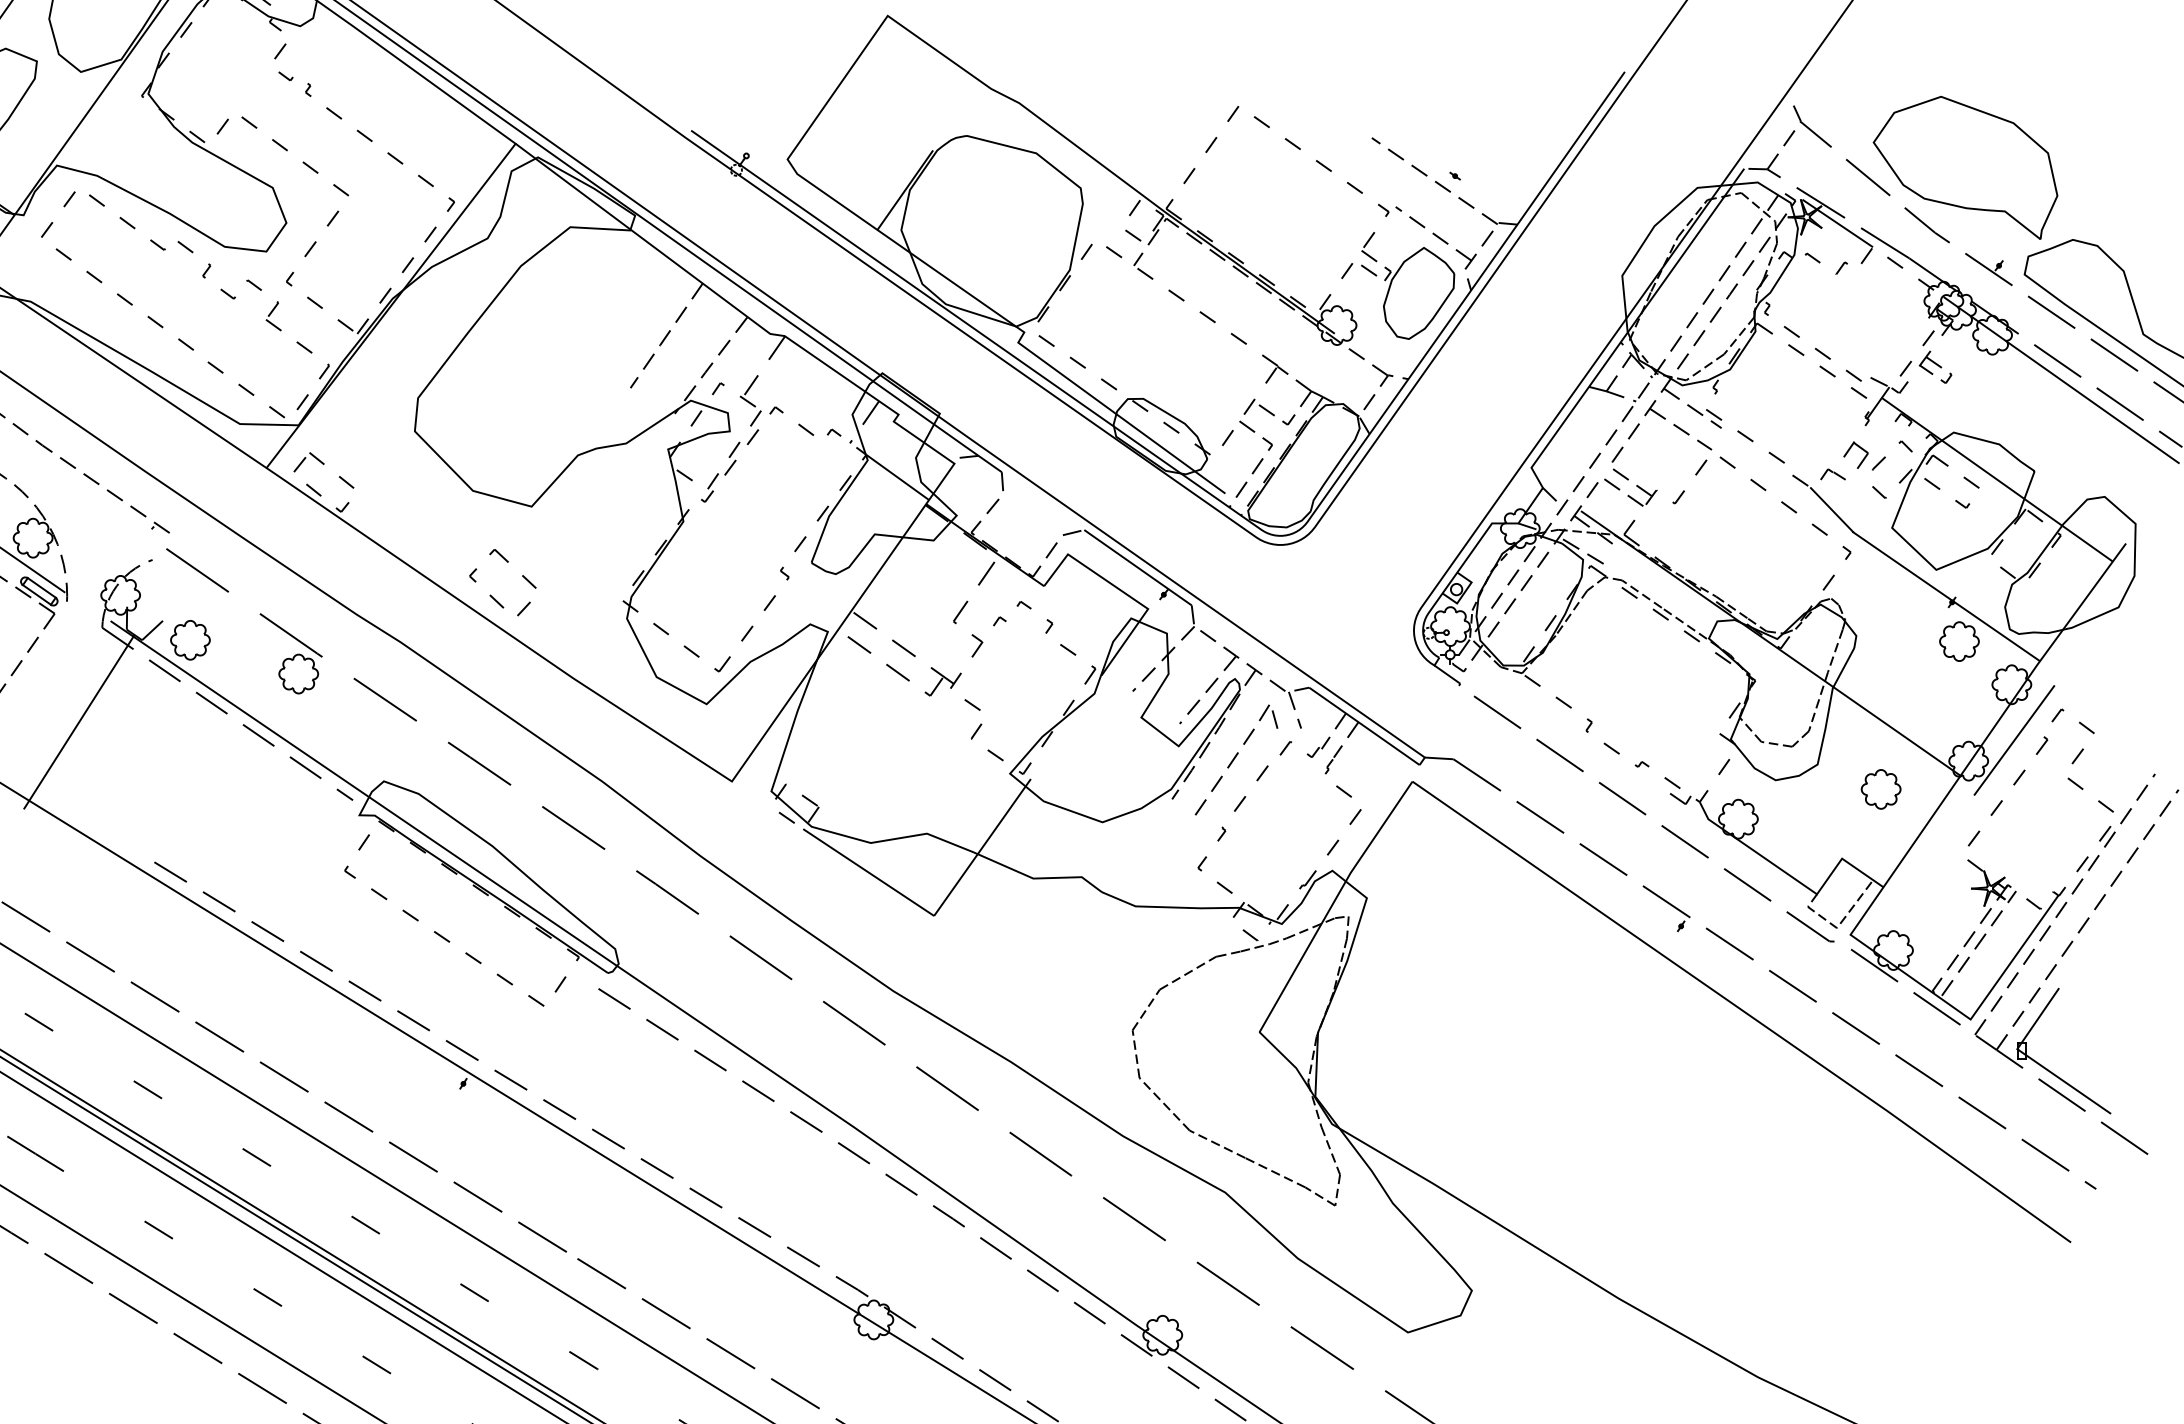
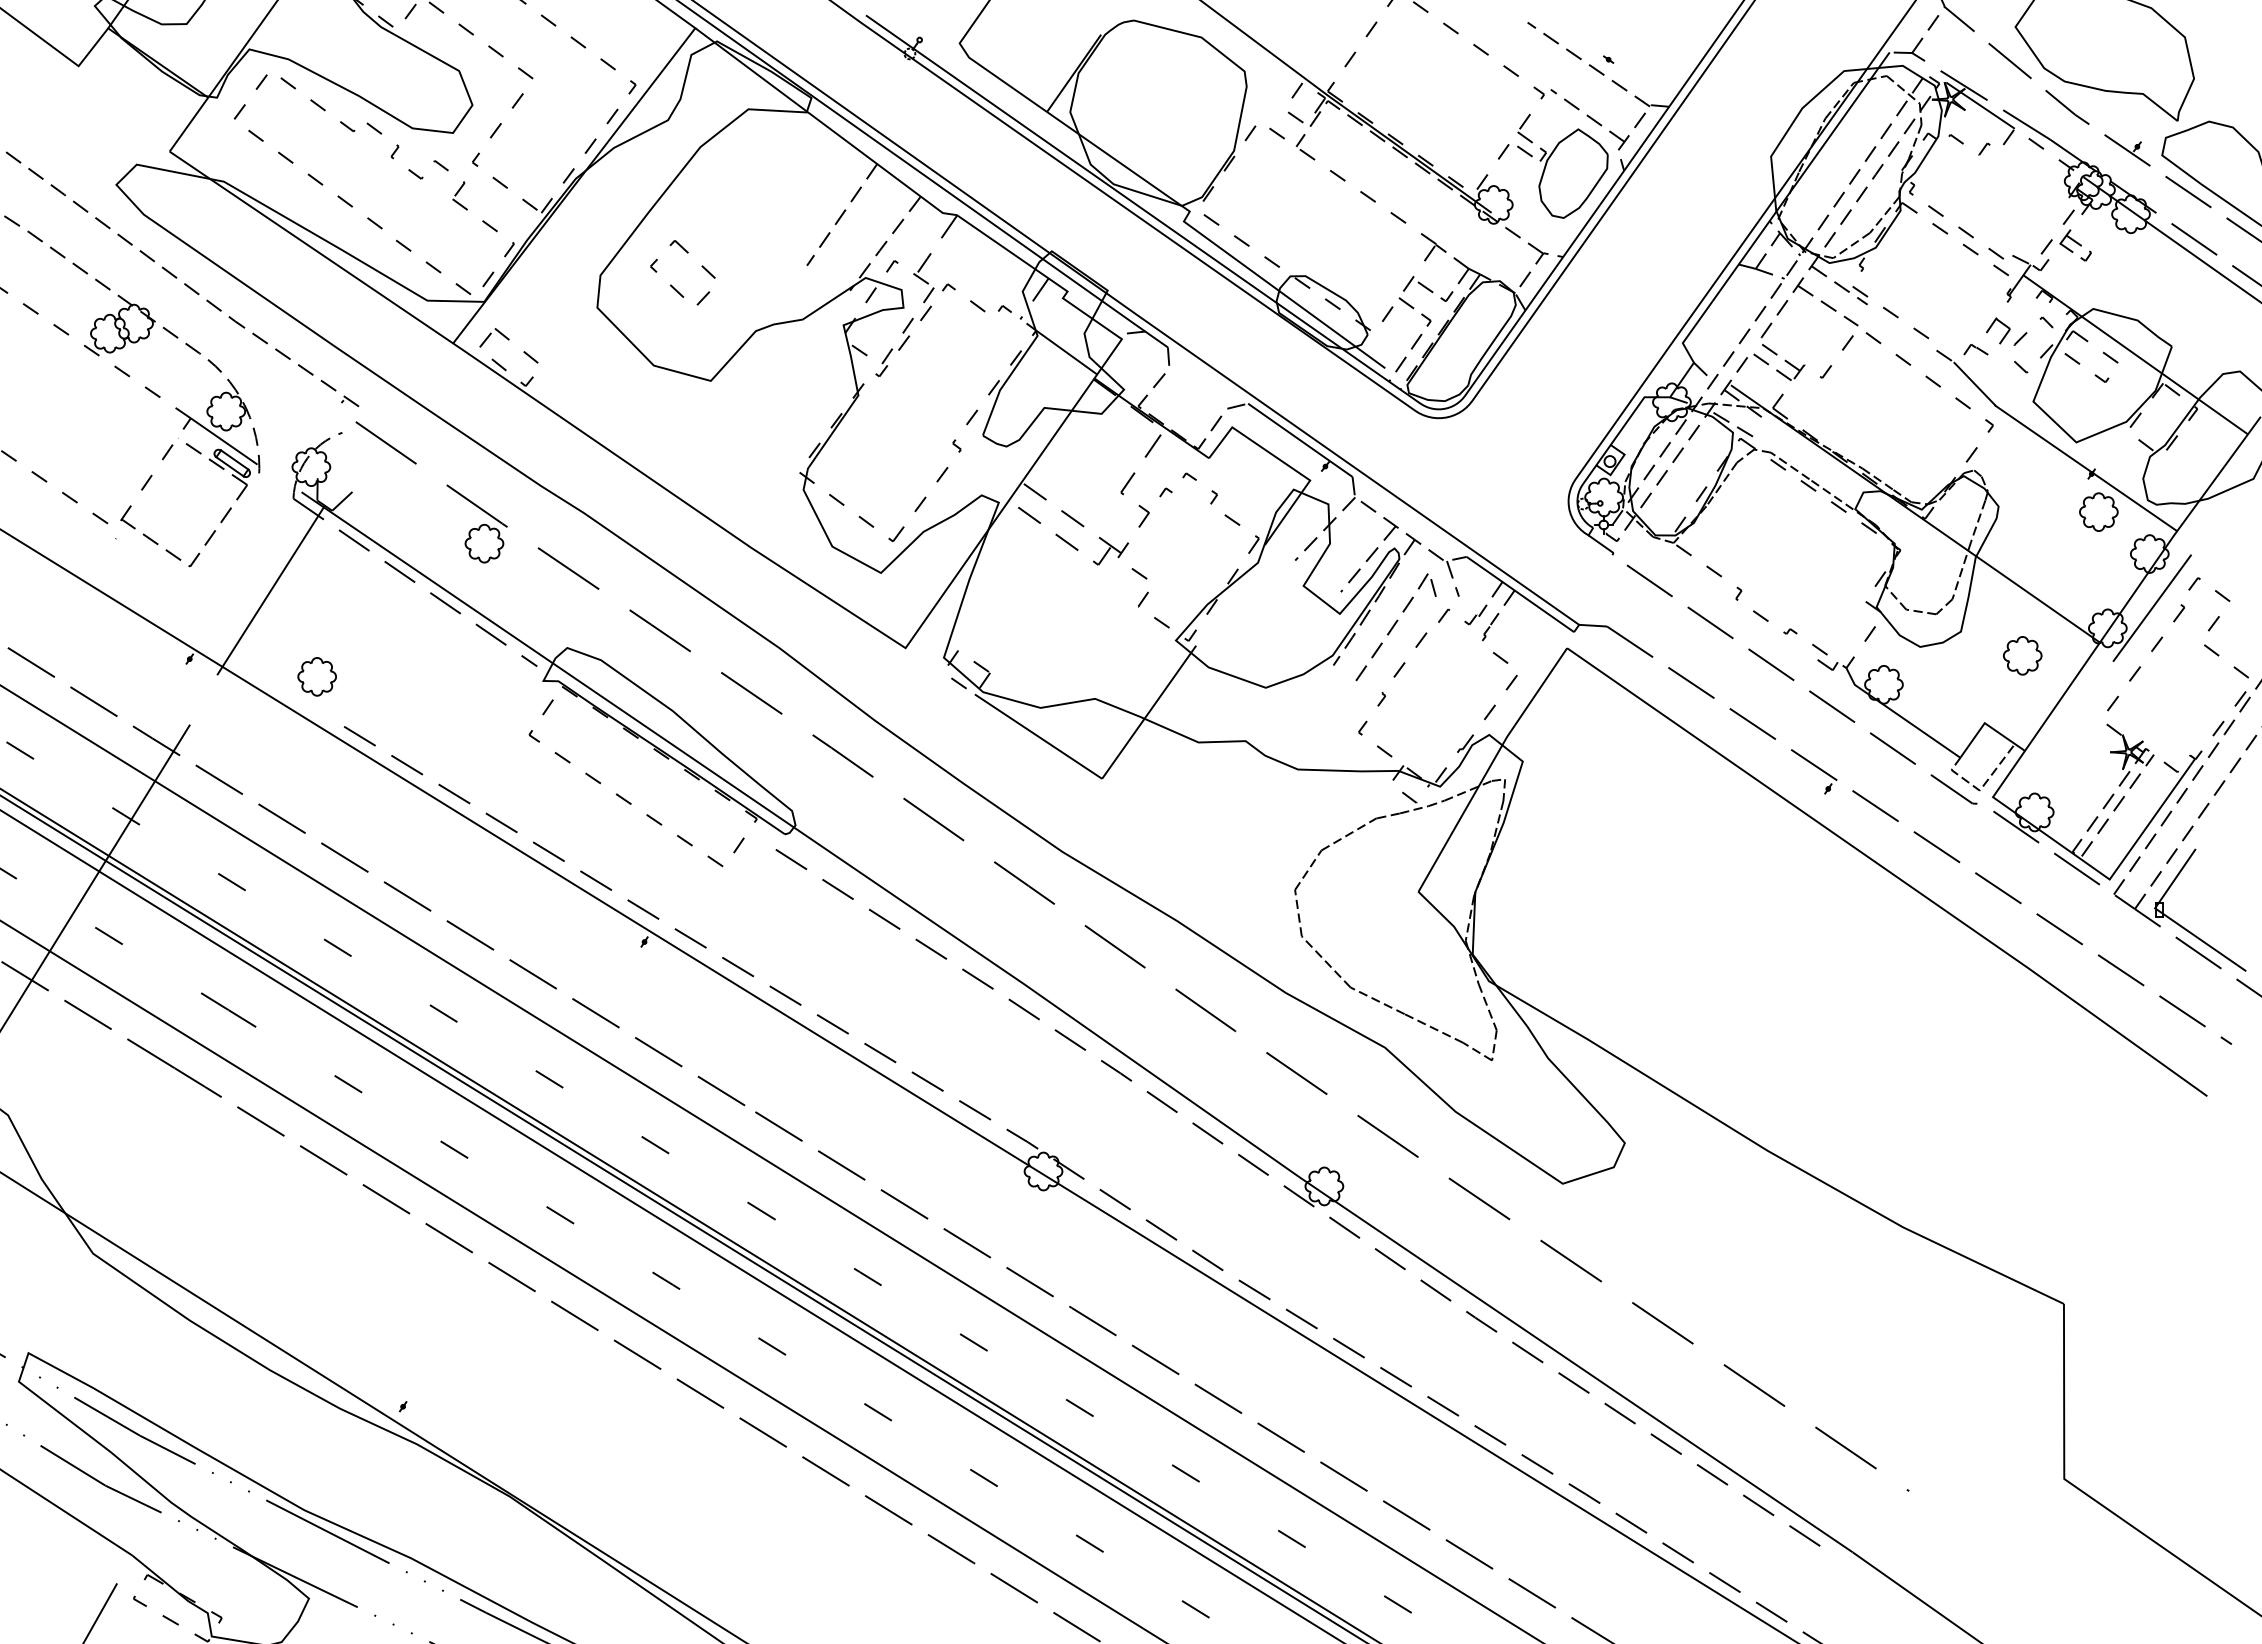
part: (491, 594) -> (671, 284), moved
part: (189, 639) -> (316, 676), moved

